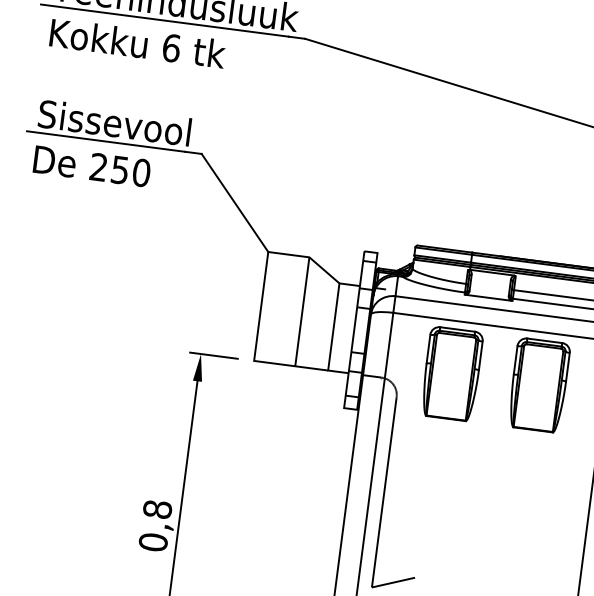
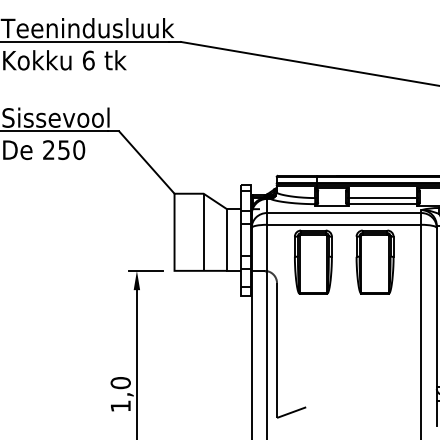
text: (155, 525) -> (120, 394), 0,8 -> 1,0

